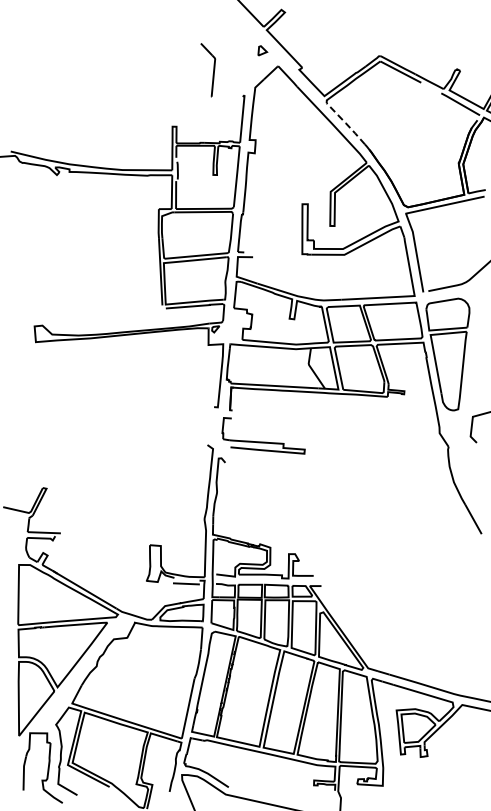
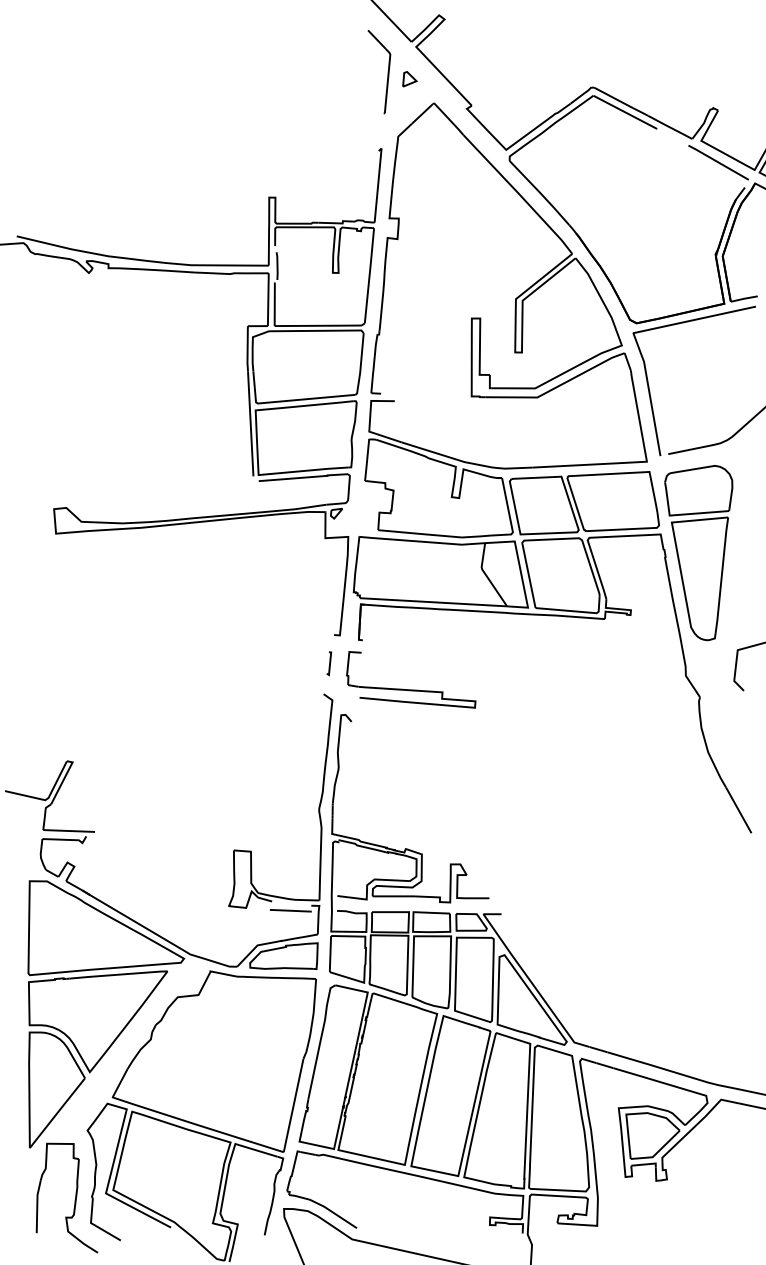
part: (208, 70) -> (379, 72), moved
line: (345, 123) -> (539, 192), dashed -> solid
line: (211, 425) -> (329, 663), added

